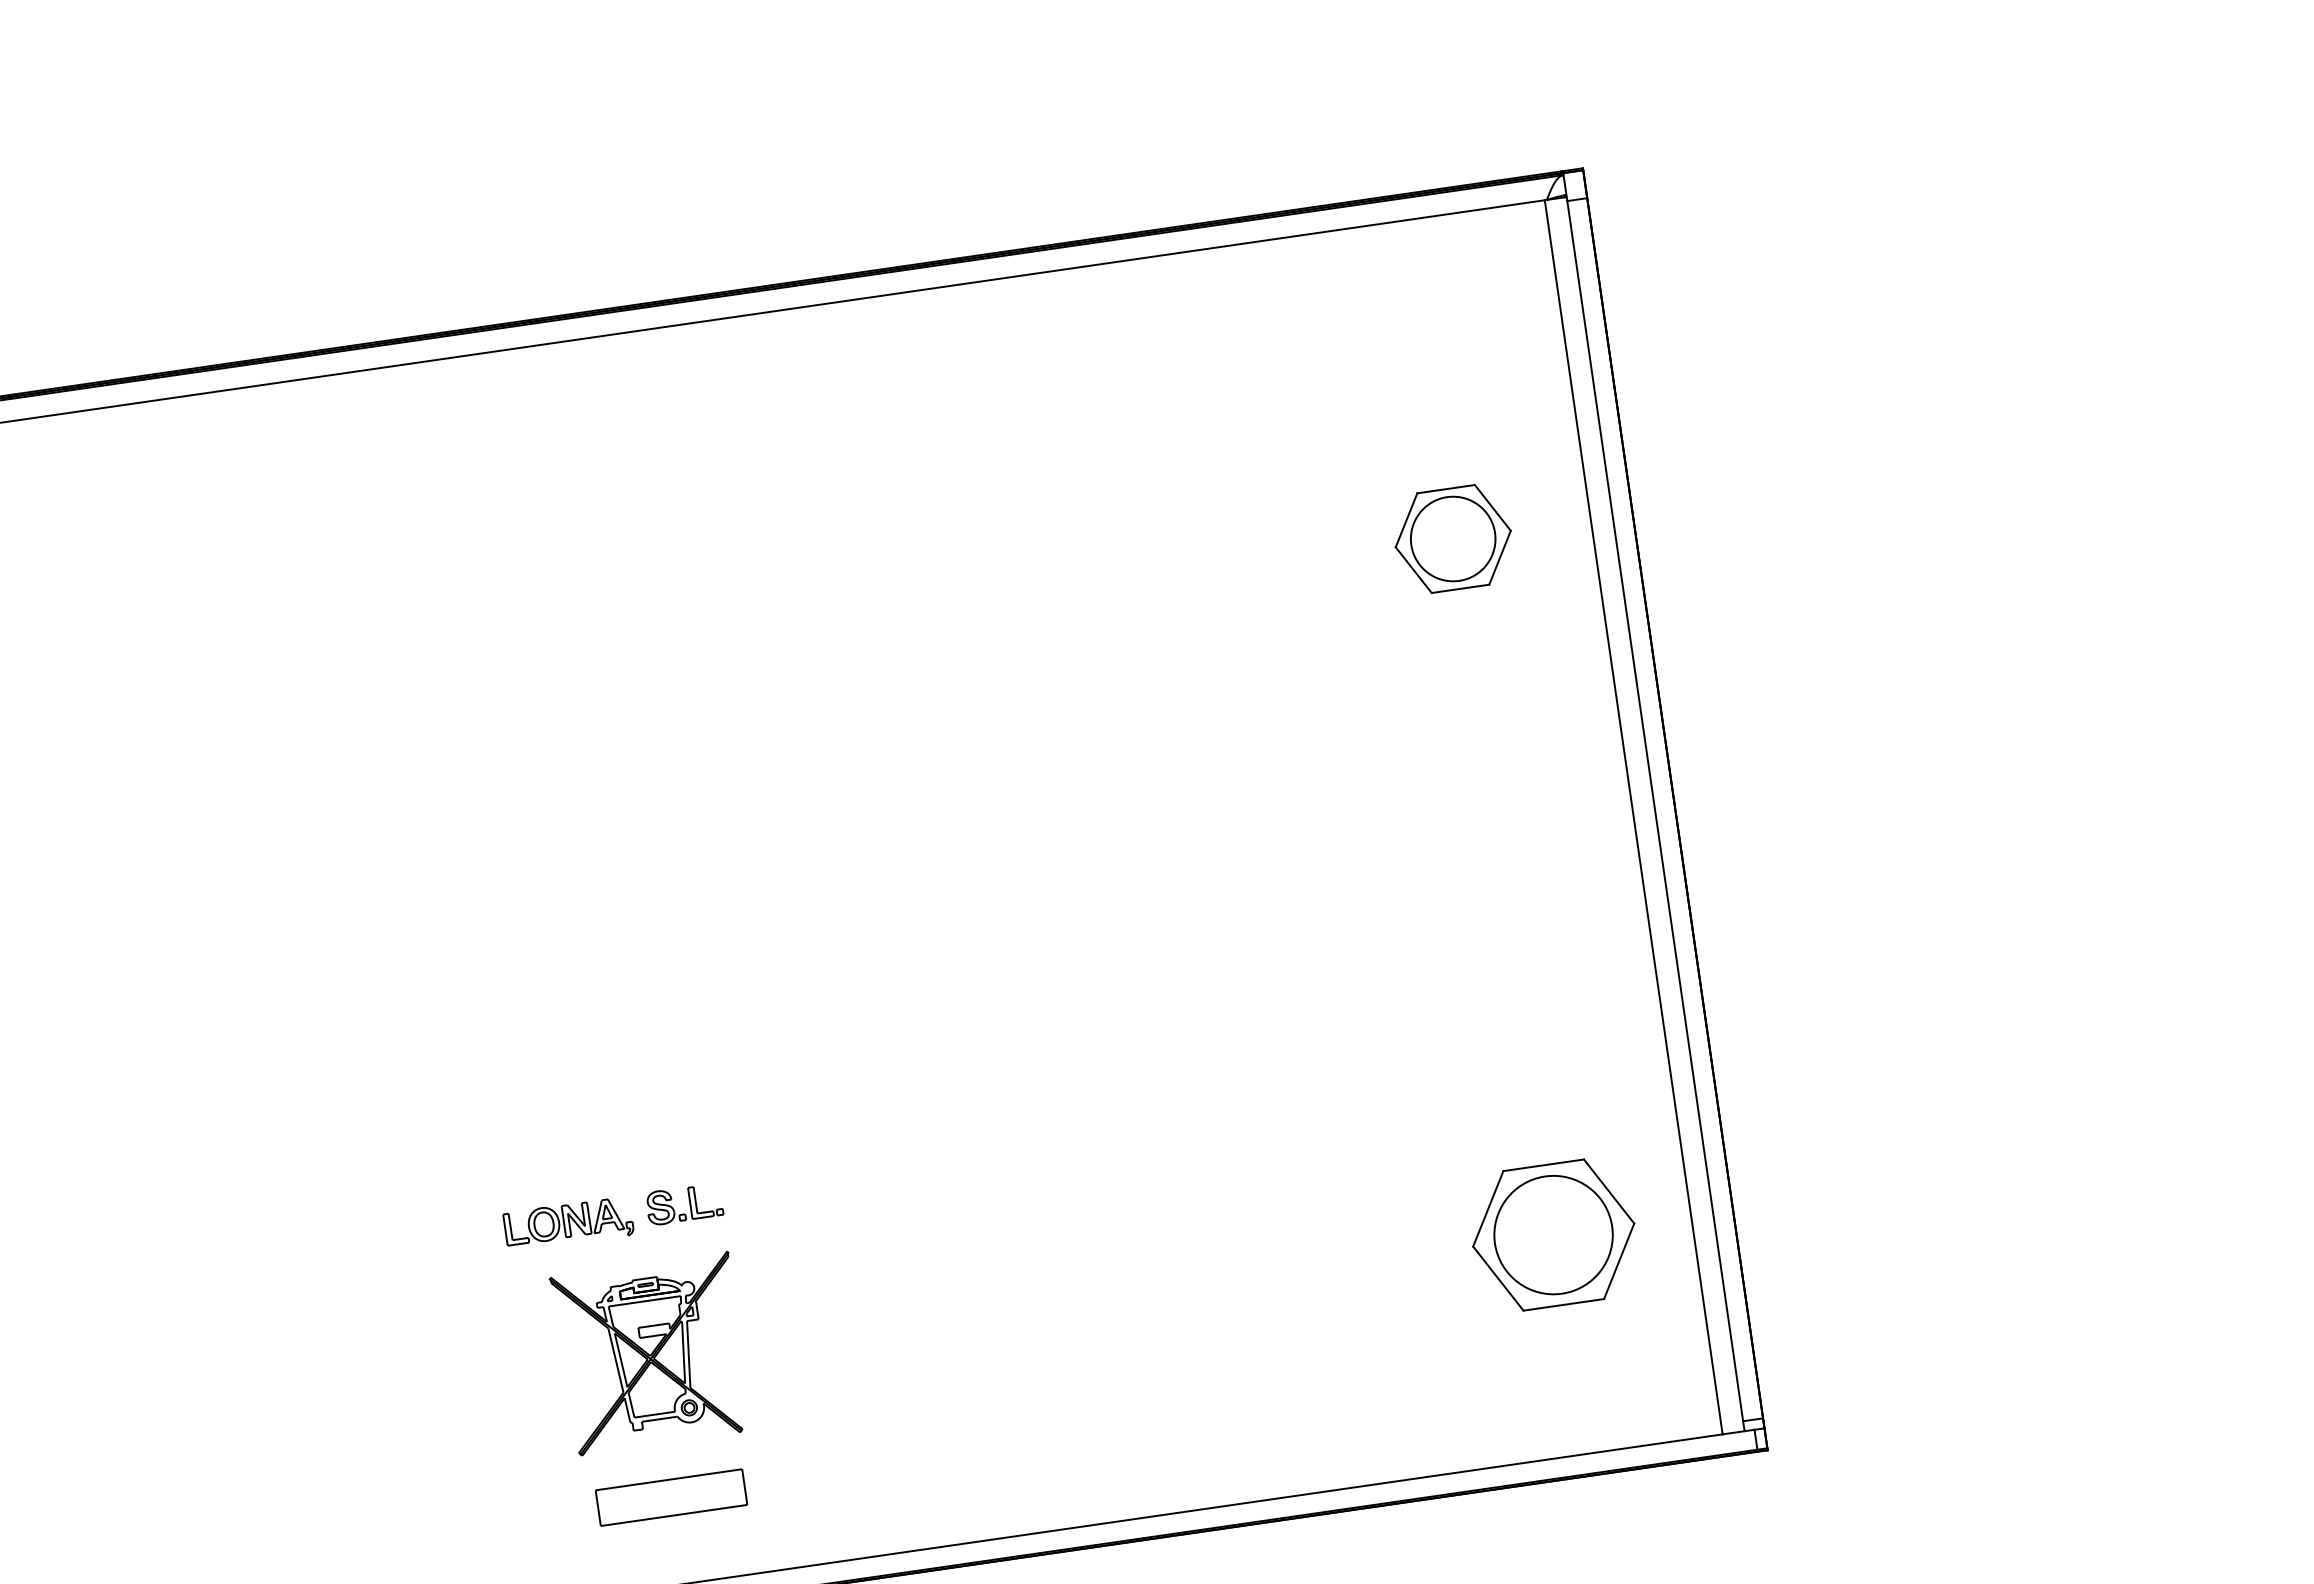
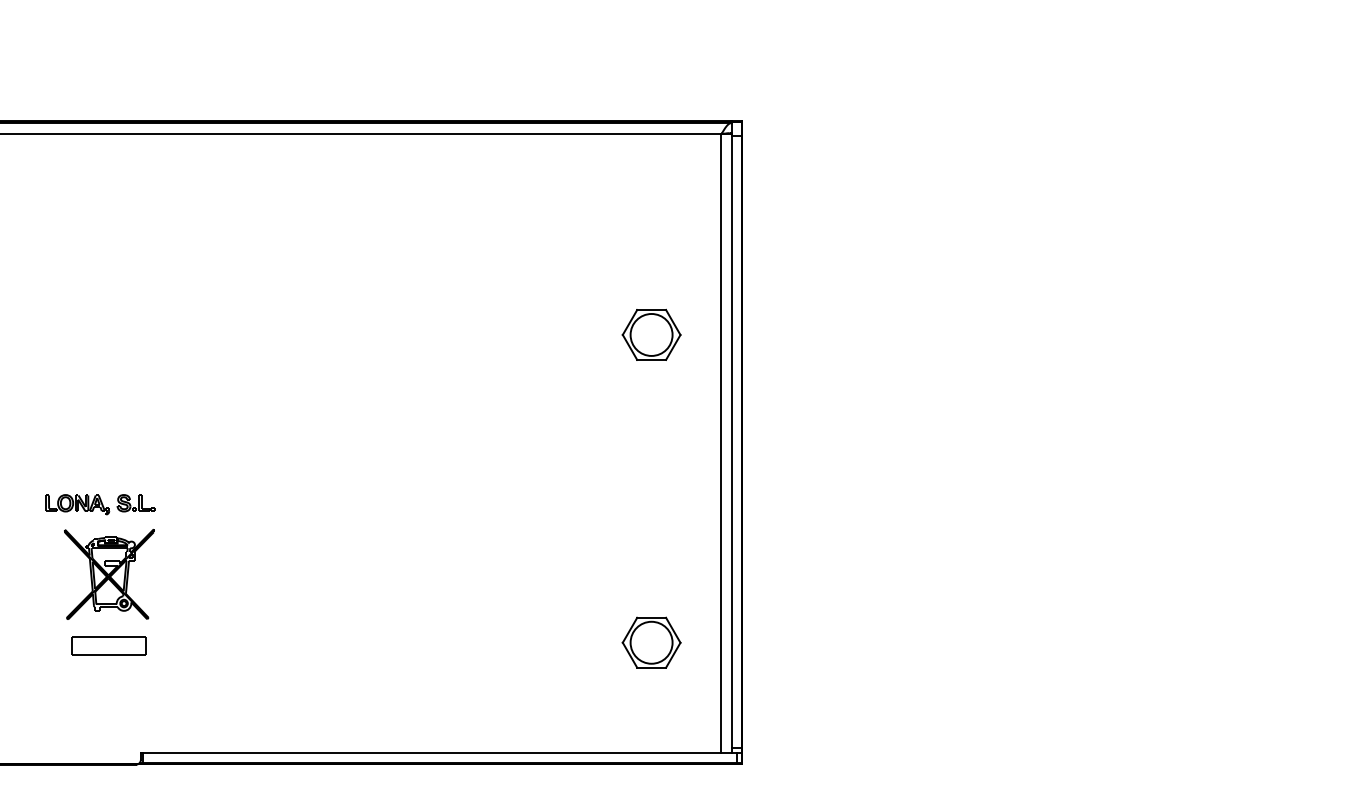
part: (1452, 538) -> (651, 334), moved
part: (1553, 1234) -> (651, 642), size x0.71
part: (634, 1356) -> (100, 574), moved

